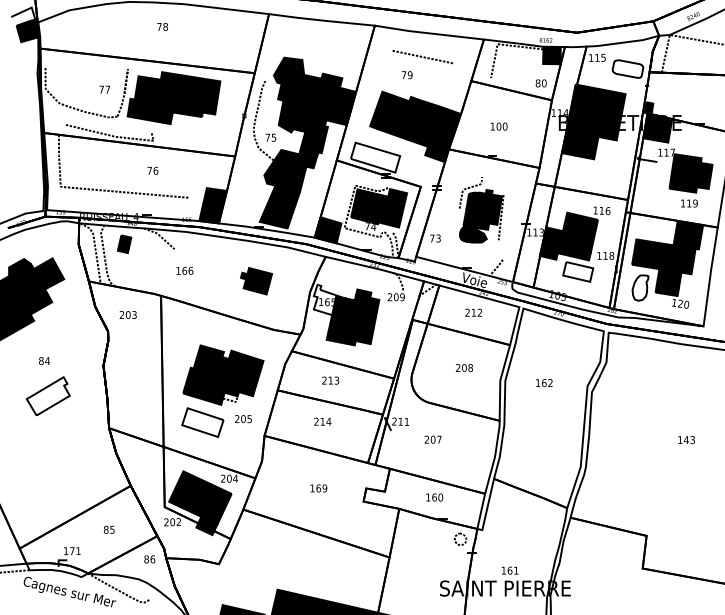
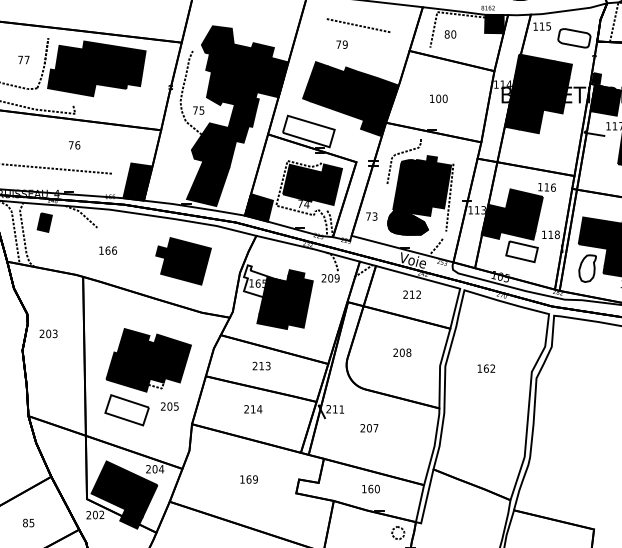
text: (540, 83) -> (449, 34), moved
part: (481, 210) -> (420, 187), size x1.43
part: (256, 281) -> (183, 261), size x1.67
text: (127, 314) -> (47, 333), moved

